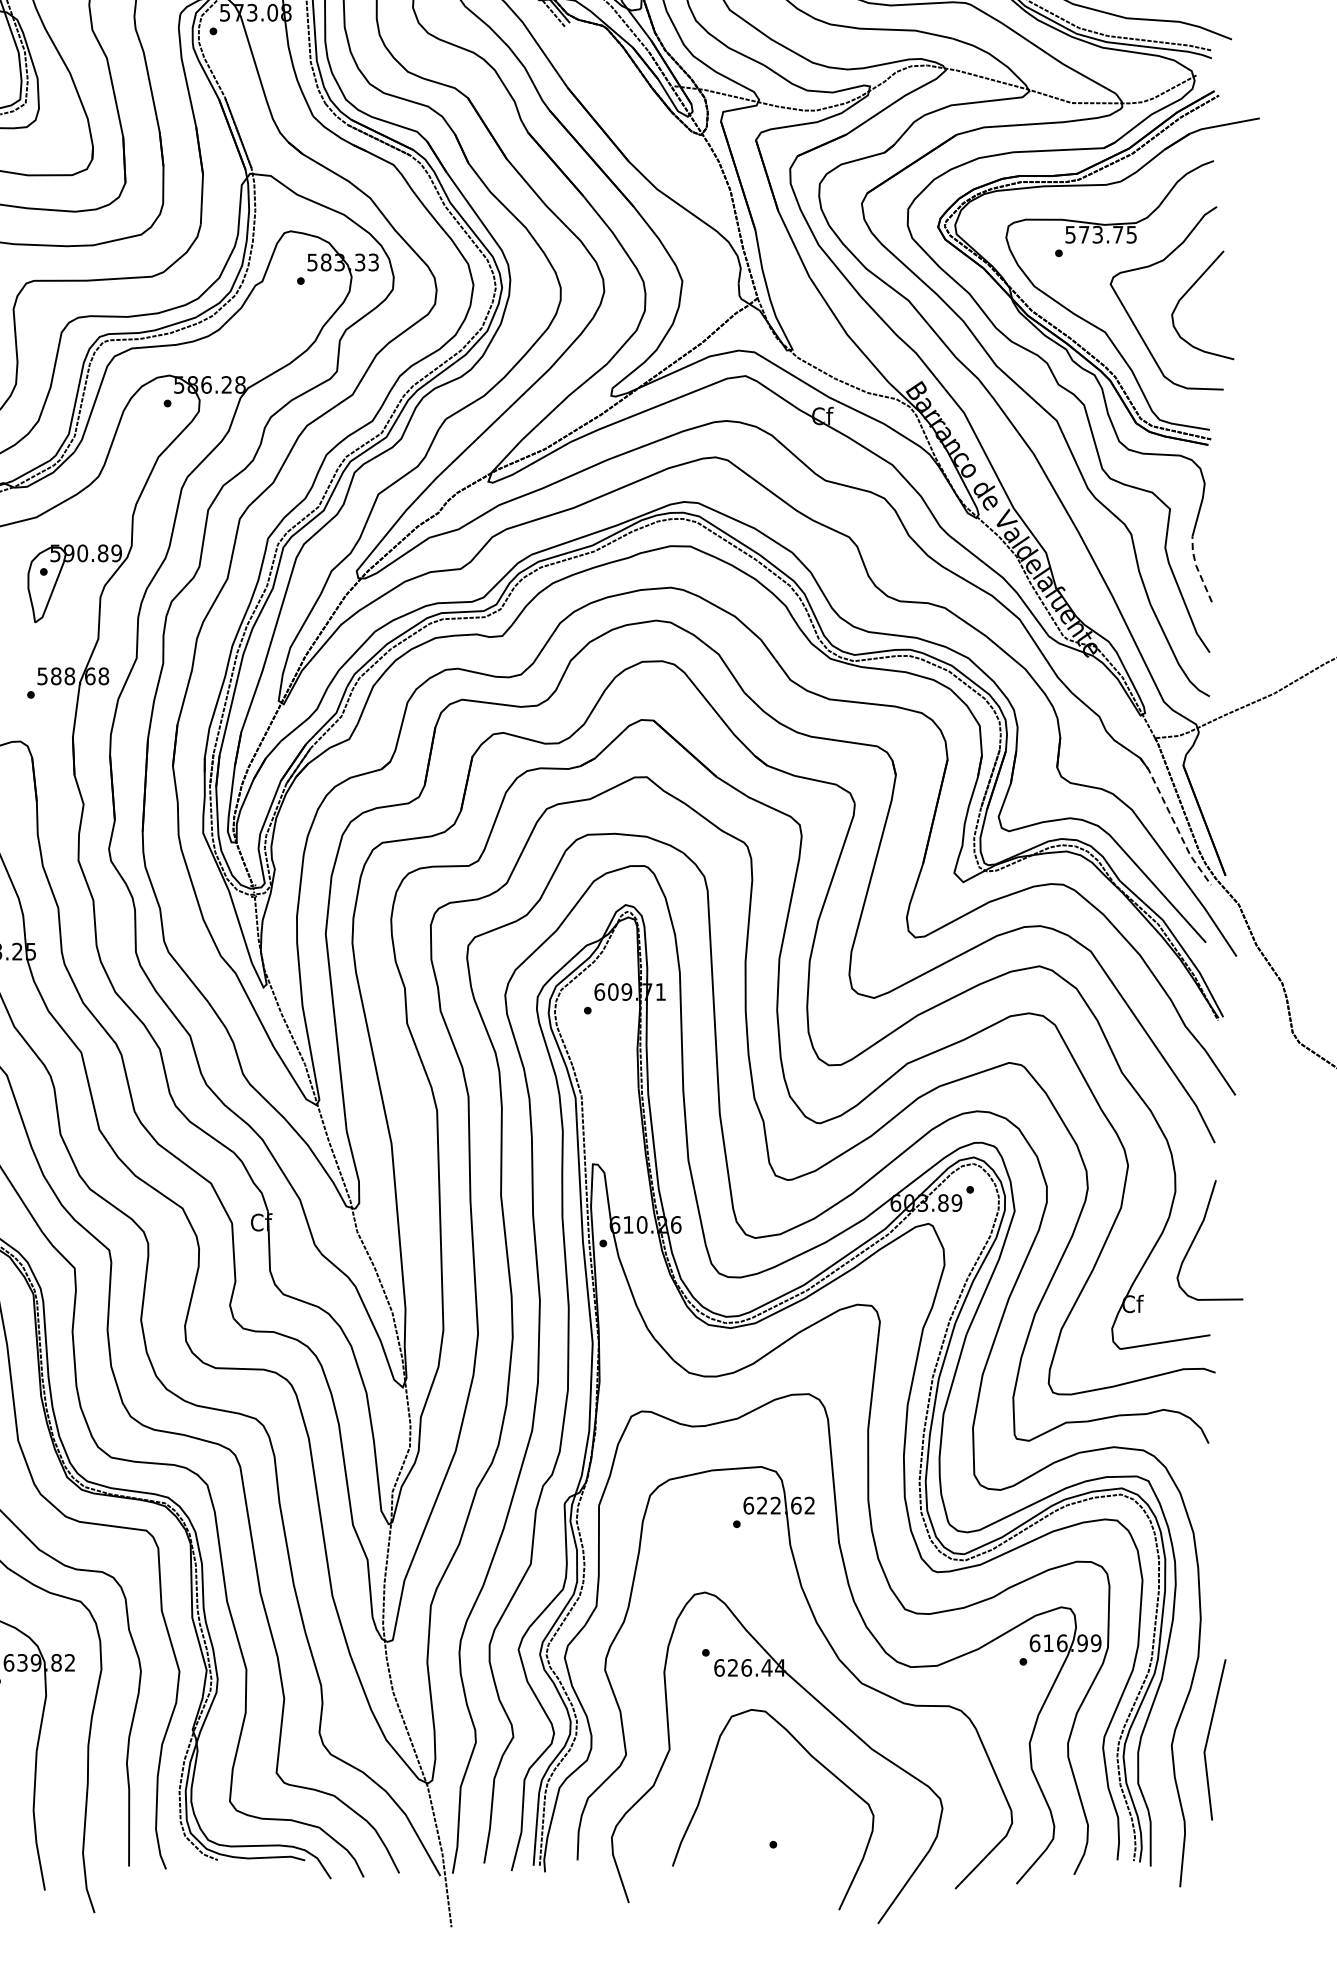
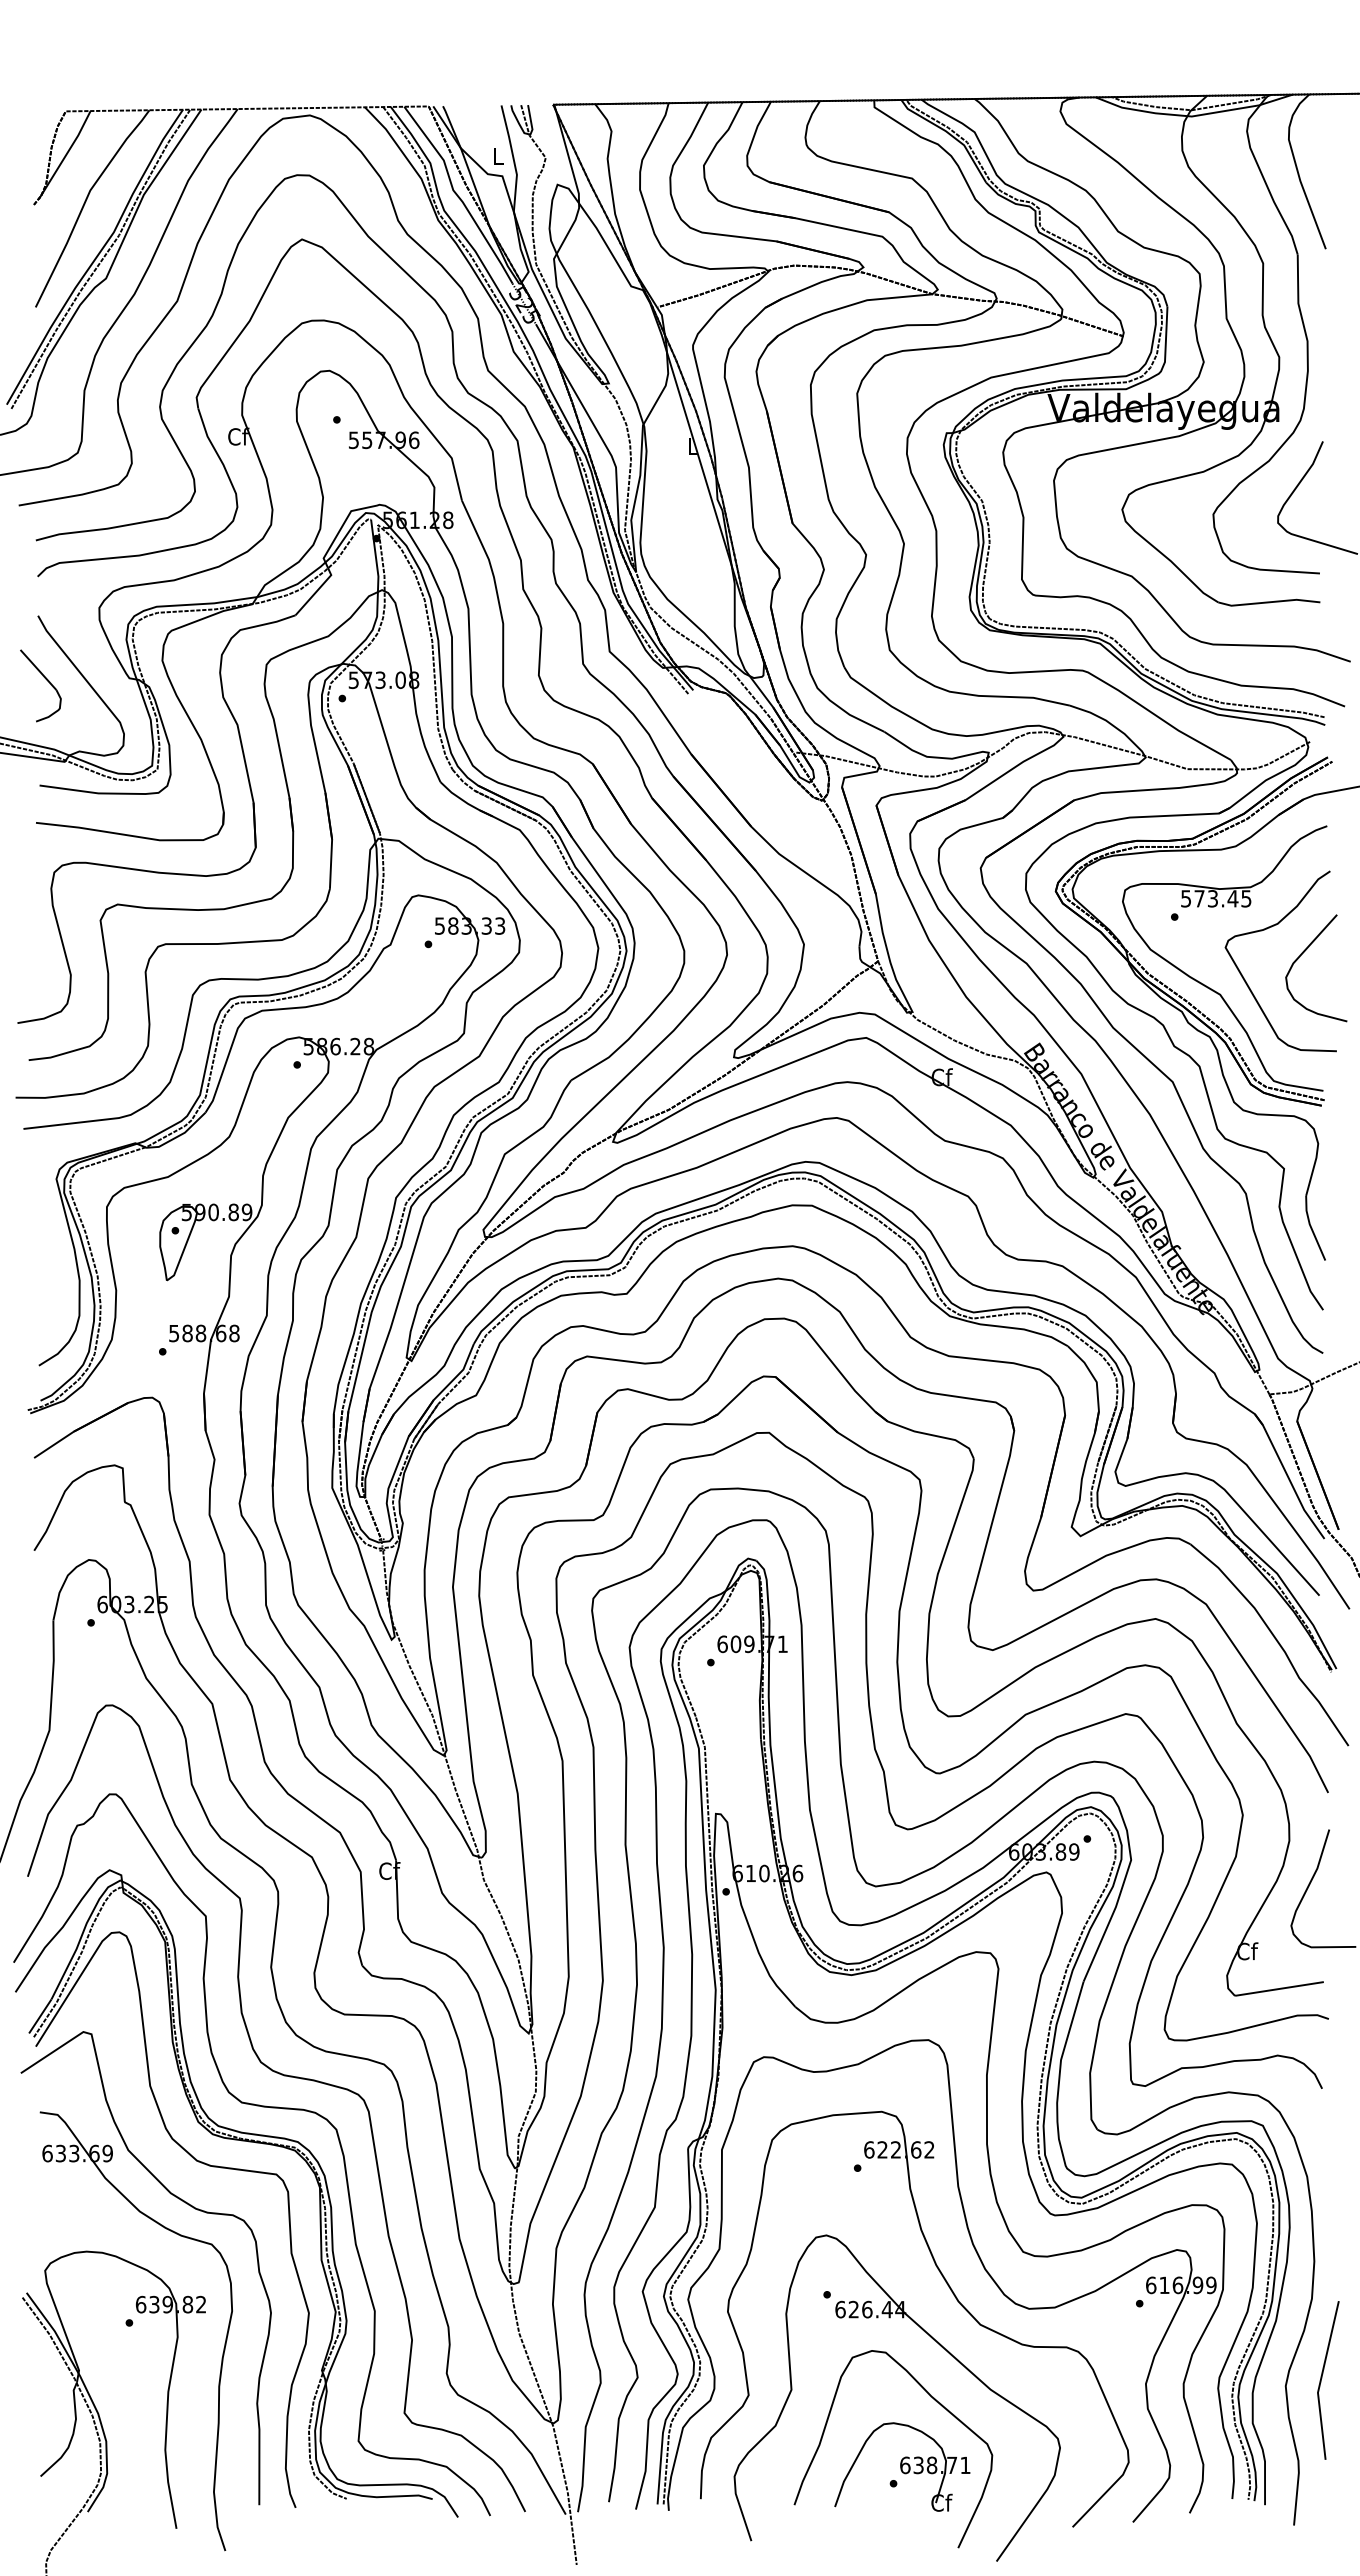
text: (1117, 234) -> (1232, 898), 573.75 -> 573.45
line: (1197, 568) -> (1311, 1227), dashed -> solid
line: (1174, 822) -> (1288, 1477), dashed -> solid
part: (782, 1827) -> (902, 2466), added

